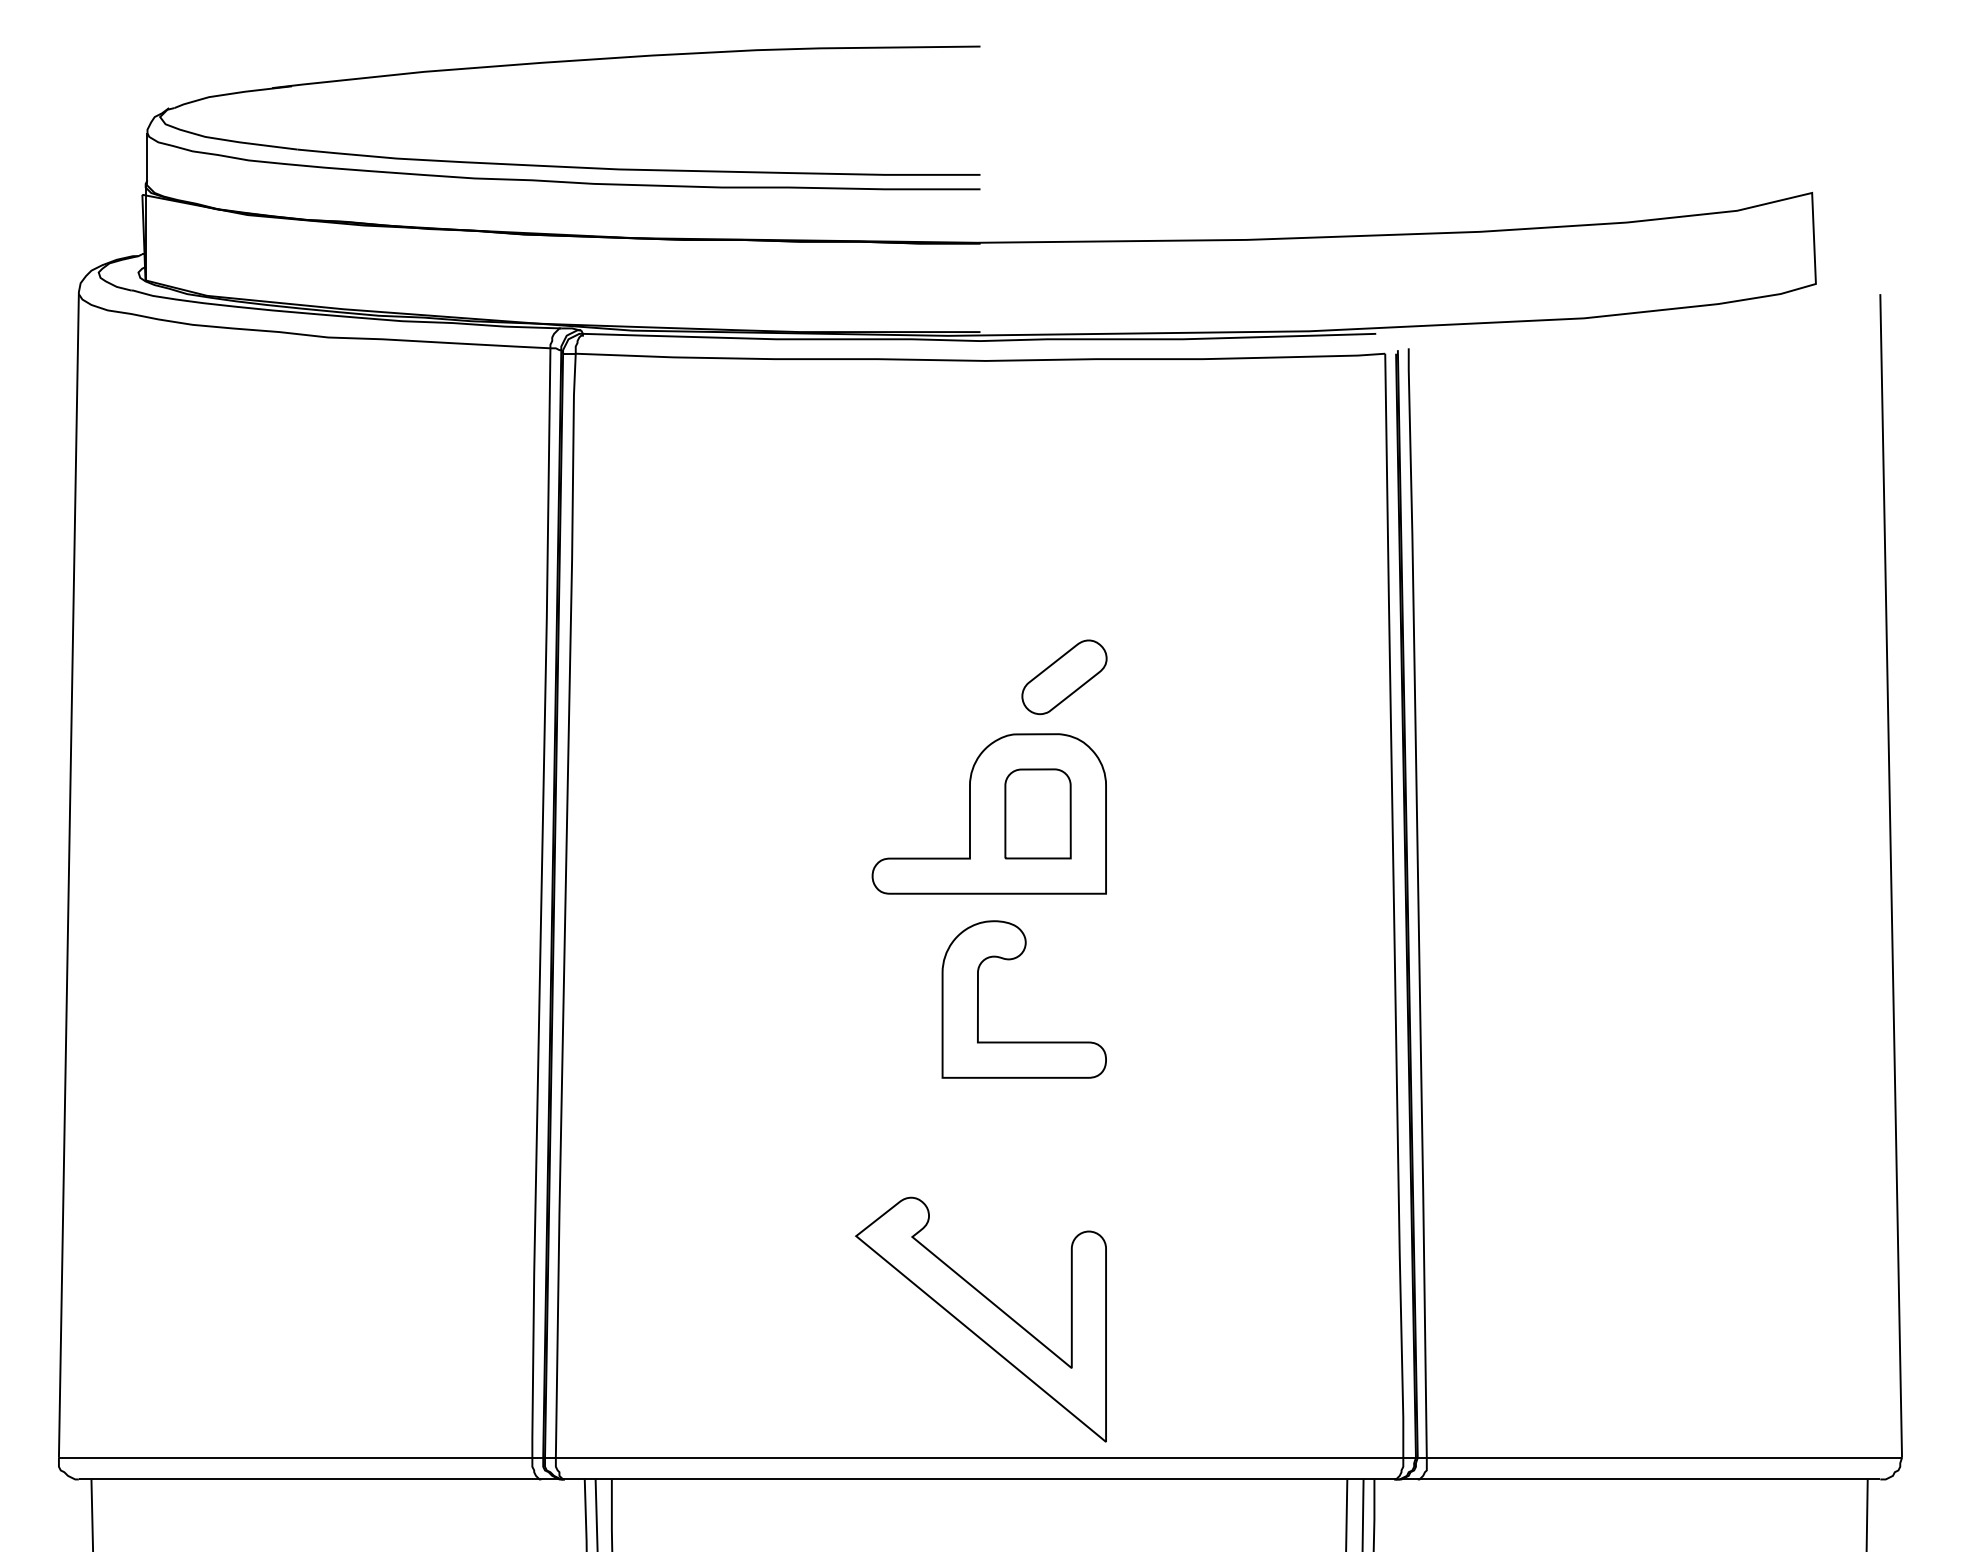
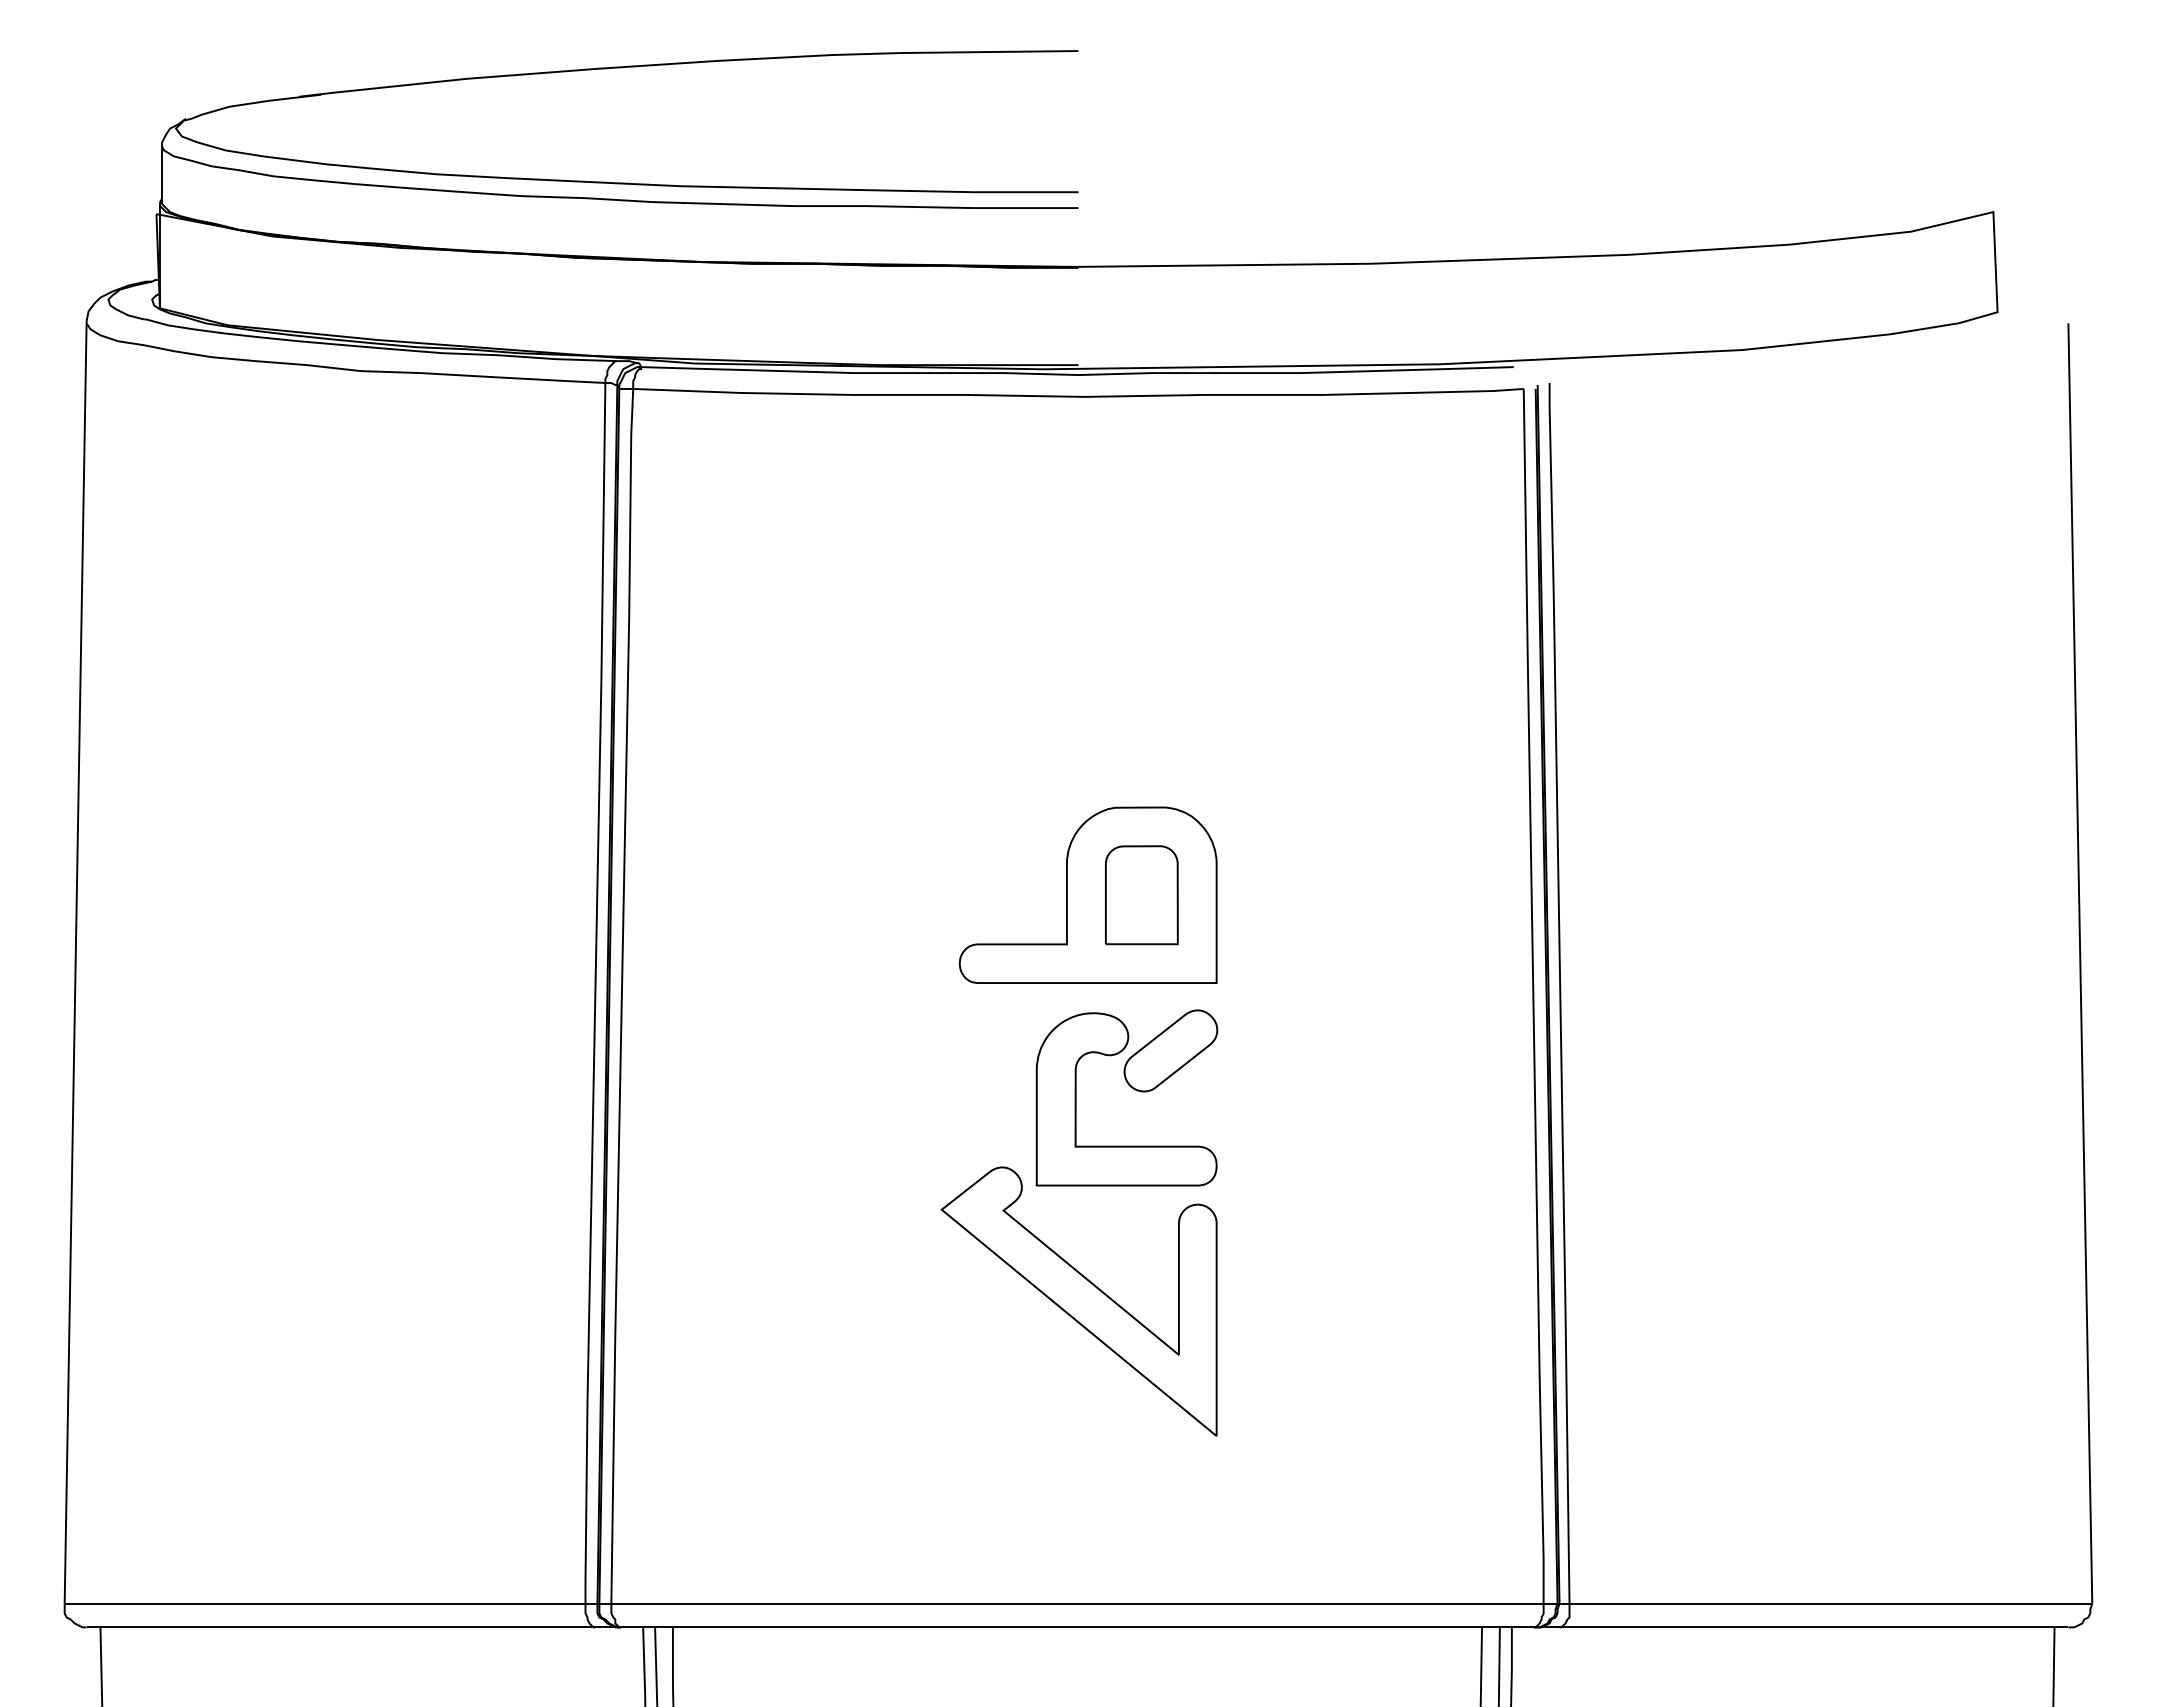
part: (1064, 676) -> (1170, 1050), moved
part: (980, 1319) -> (1078, 1301), moved

